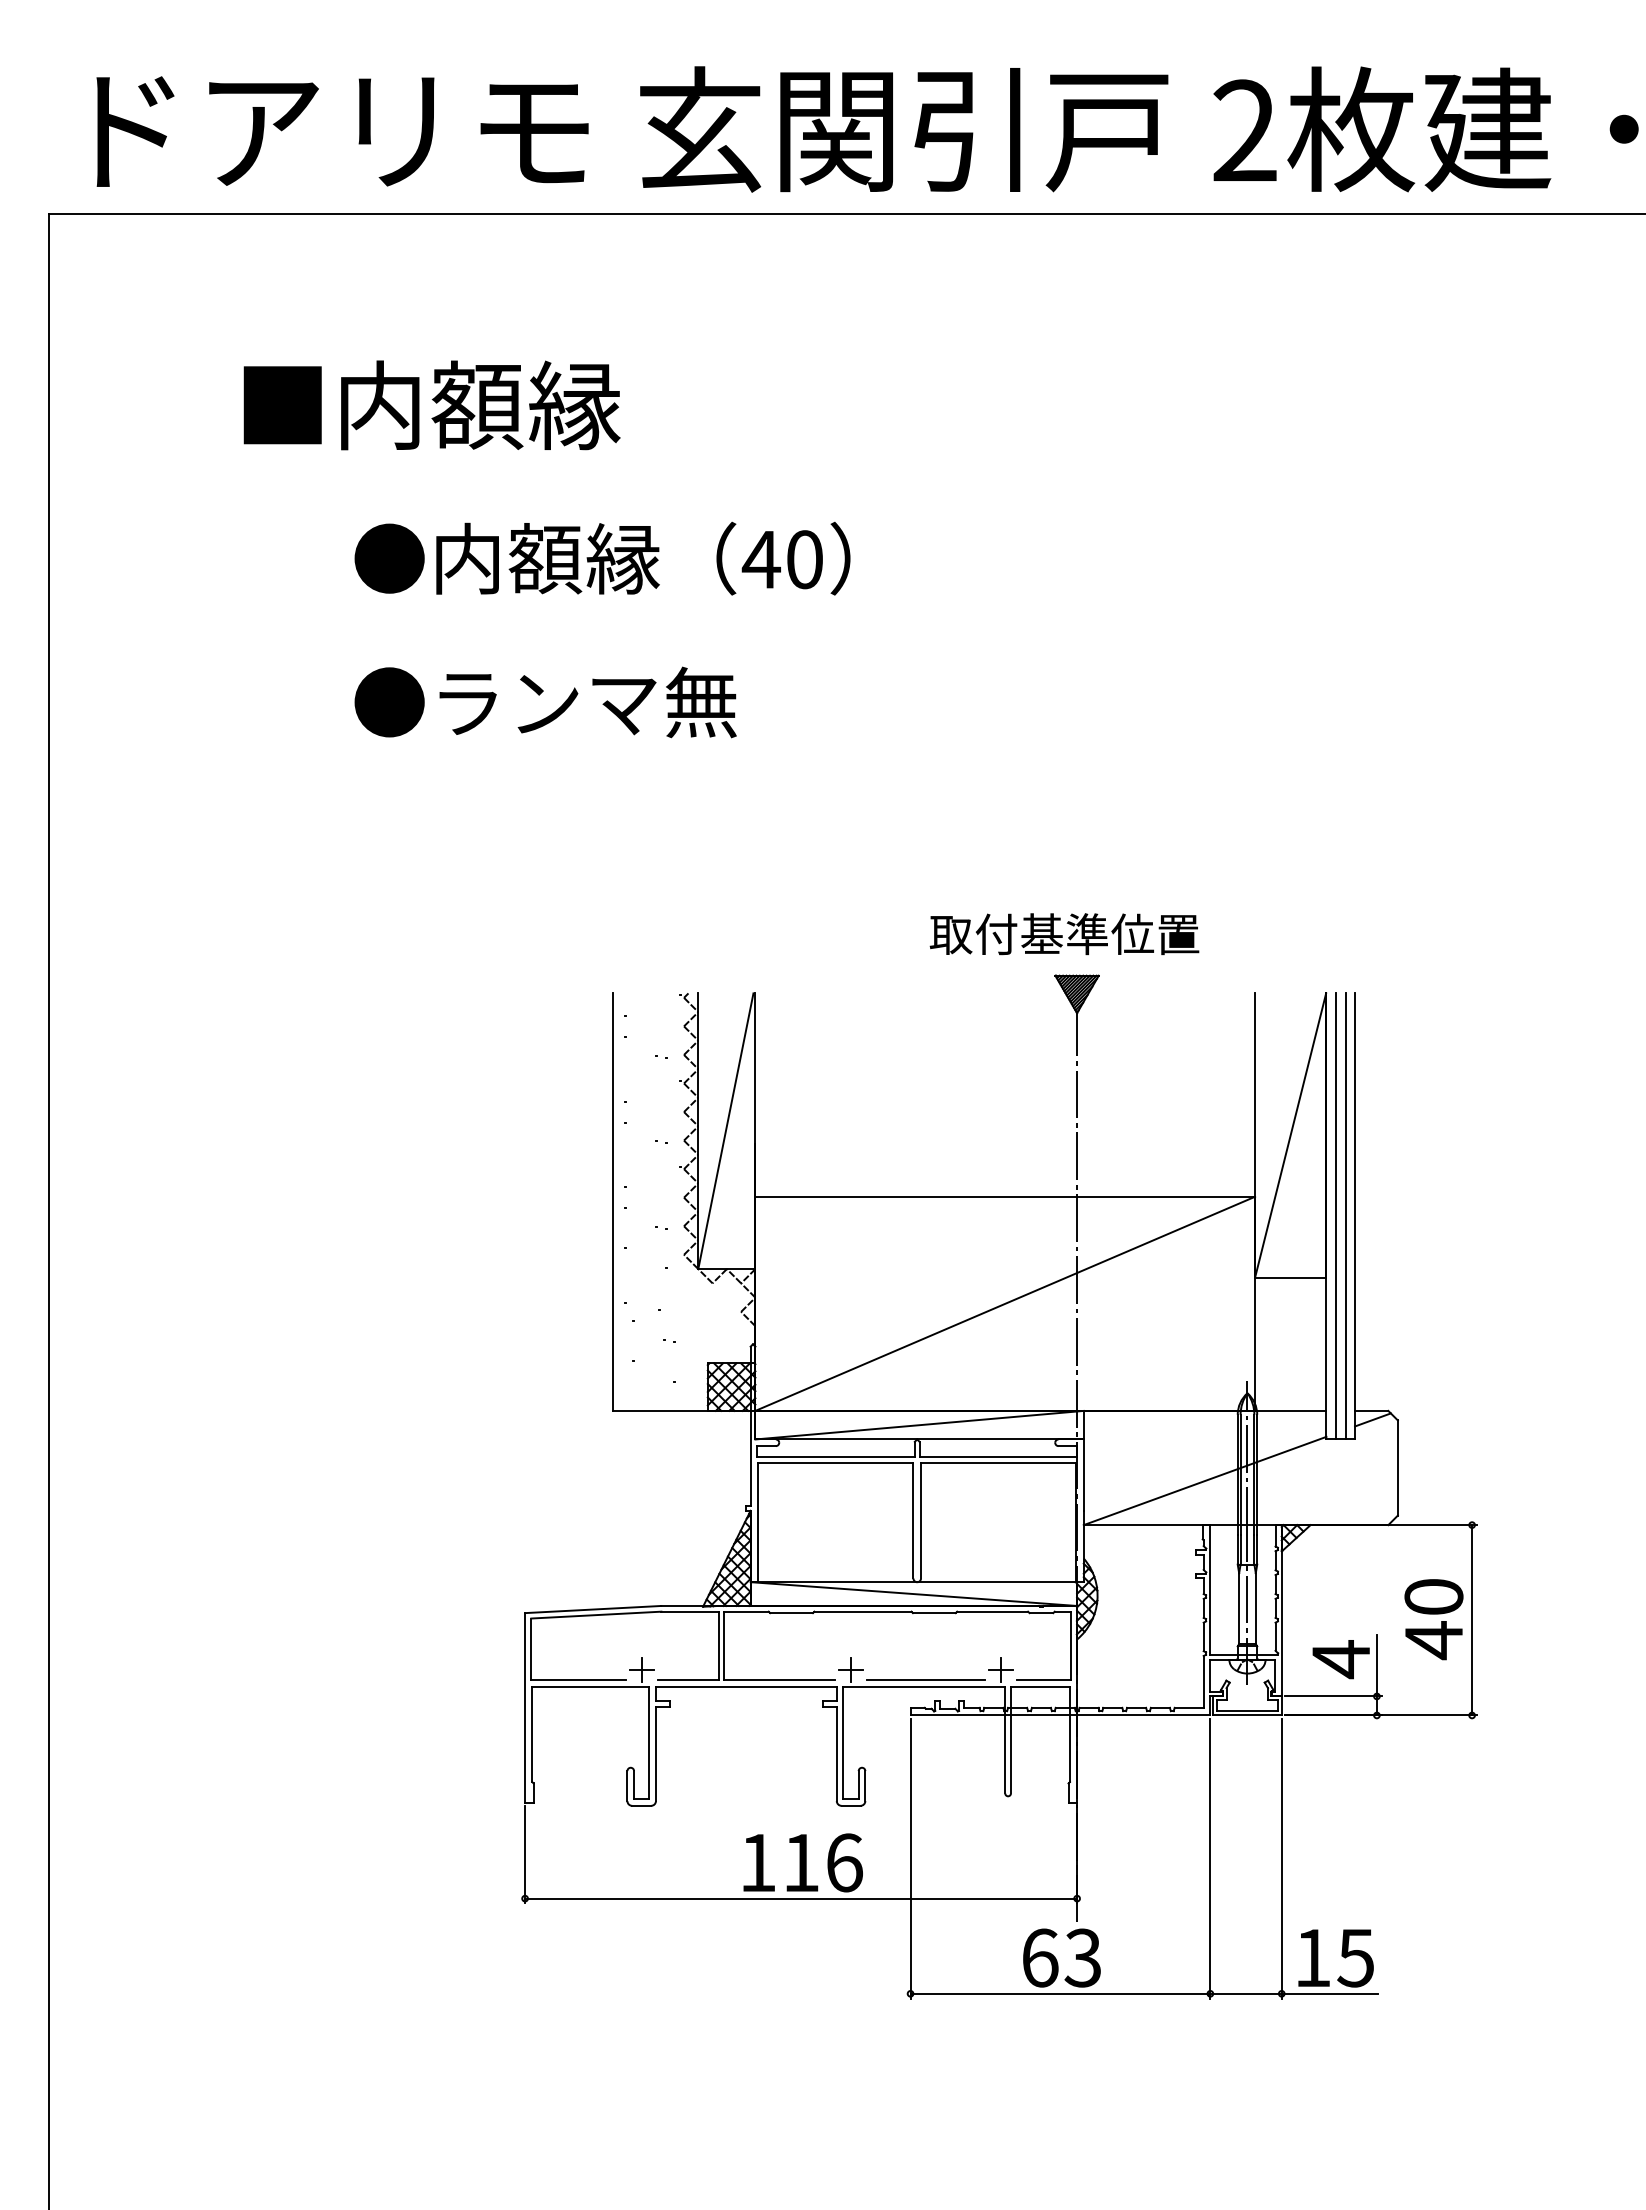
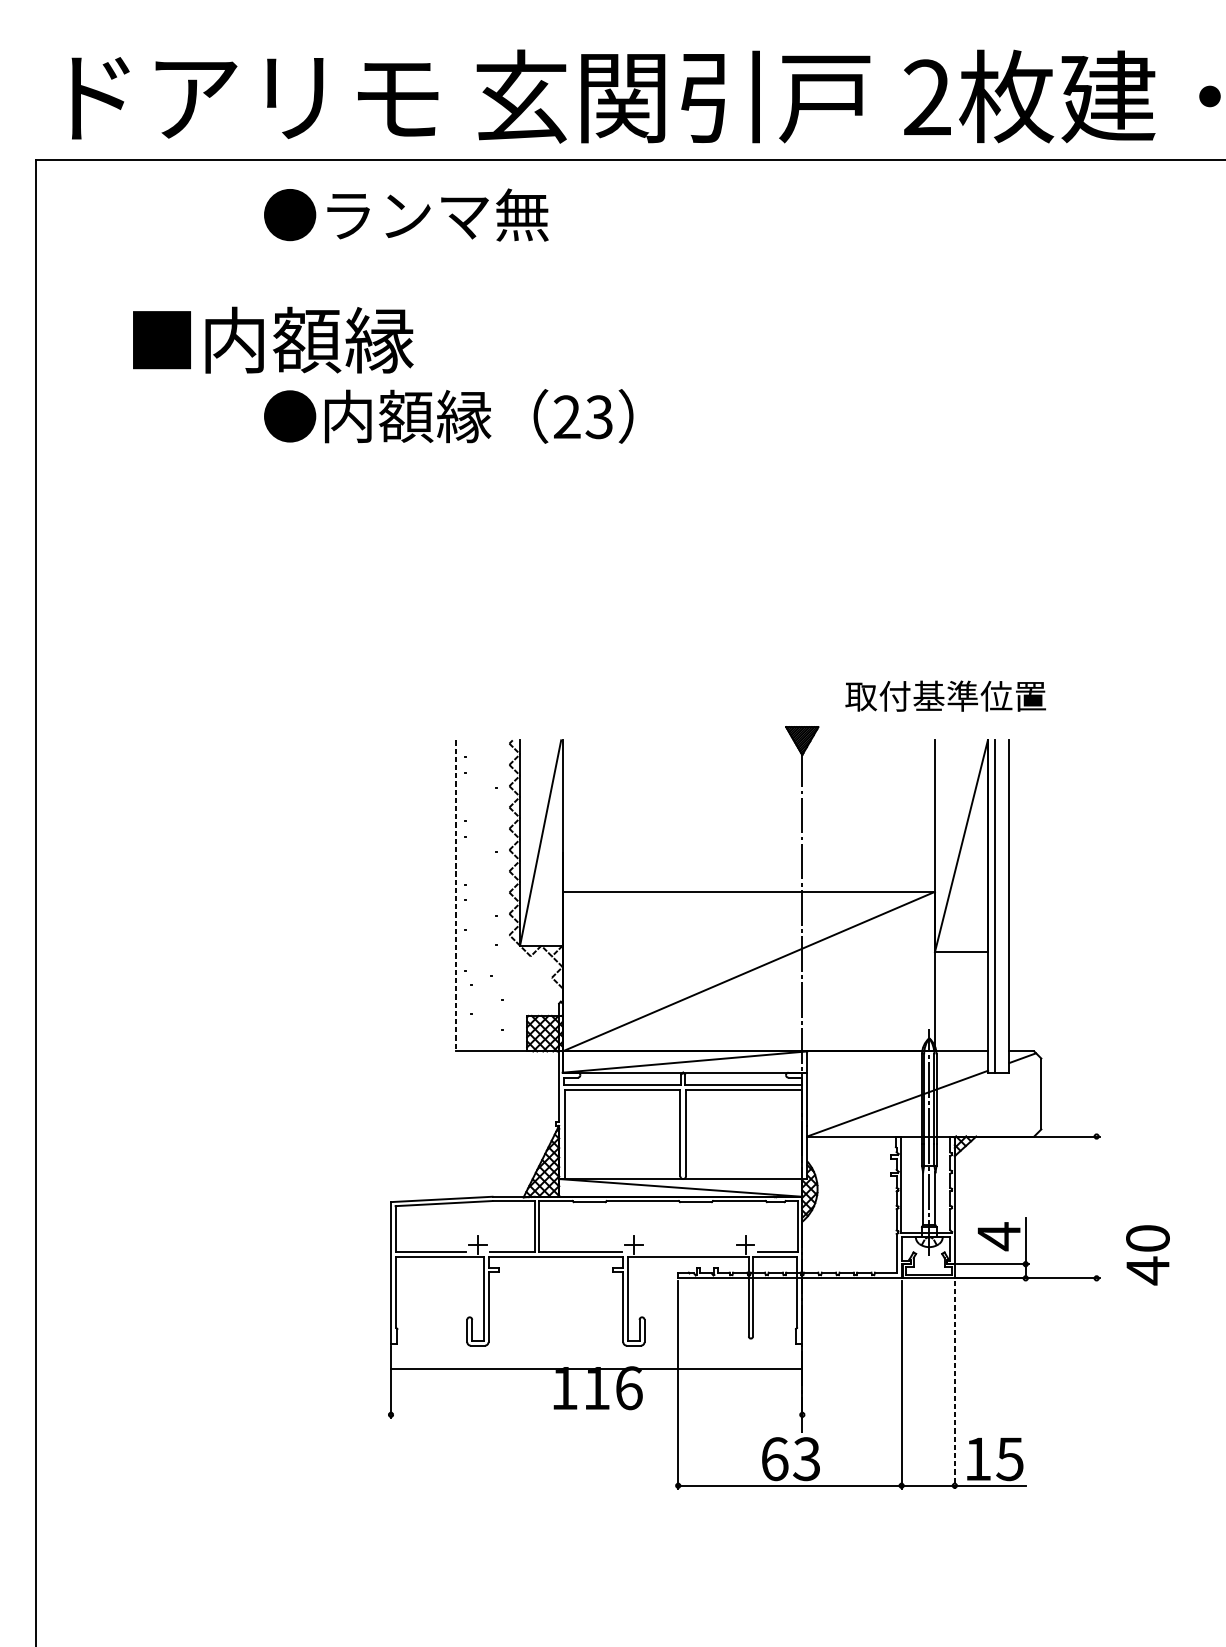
text: (431, 405) -> (272, 340), moved
text: (781, 559) -> (582, 417), 40 -> 23
text: (545, 702) -> (406, 215), moved
text: (1064, 934) -> (945, 696), moved
line: (612, 1202) -> (456, 896), solid -> dashed
line: (1345, 1216) -> (1002, 906), removed
text: (1433, 1619) -> (1147, 1255), moved
line: (1472, 1620) -> (1096, 1207), removed
line: (925, 1679) -> (689, 1251), removed
line: (1281, 1858) -> (954, 1384), solid -> dashed
line: (801, 1898) -> (596, 1368), moved

